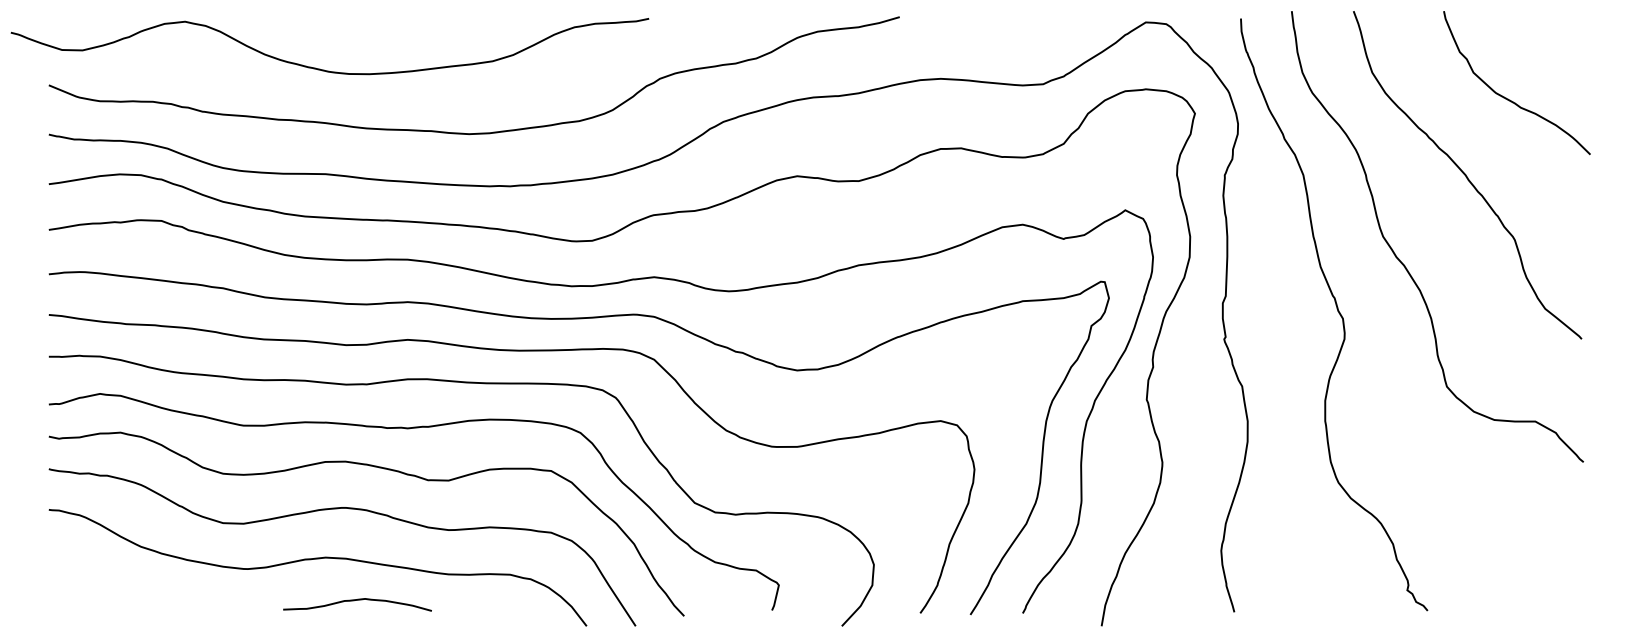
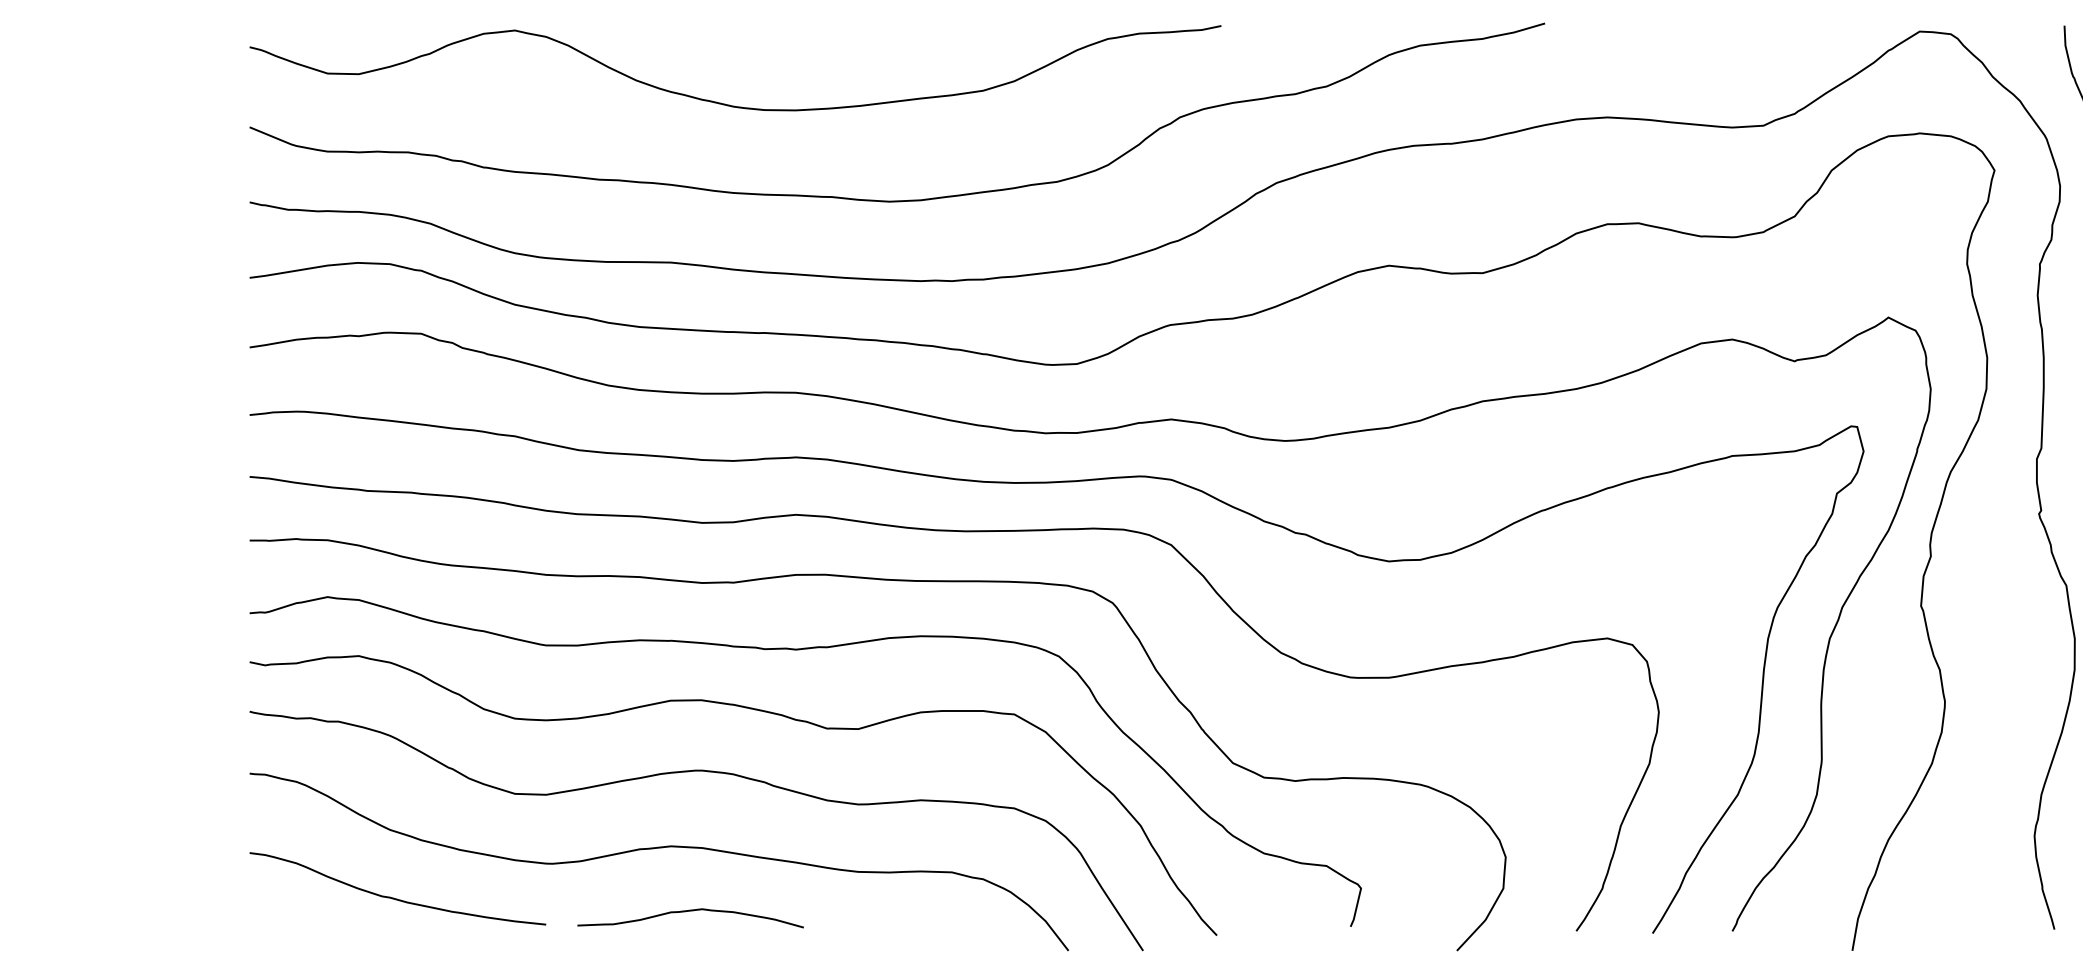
curve: (324, 69) -> (727, 103), moved
curve: (142, 590) -> (392, 896), added
curve: (357, 600) -> (690, 911), moved

